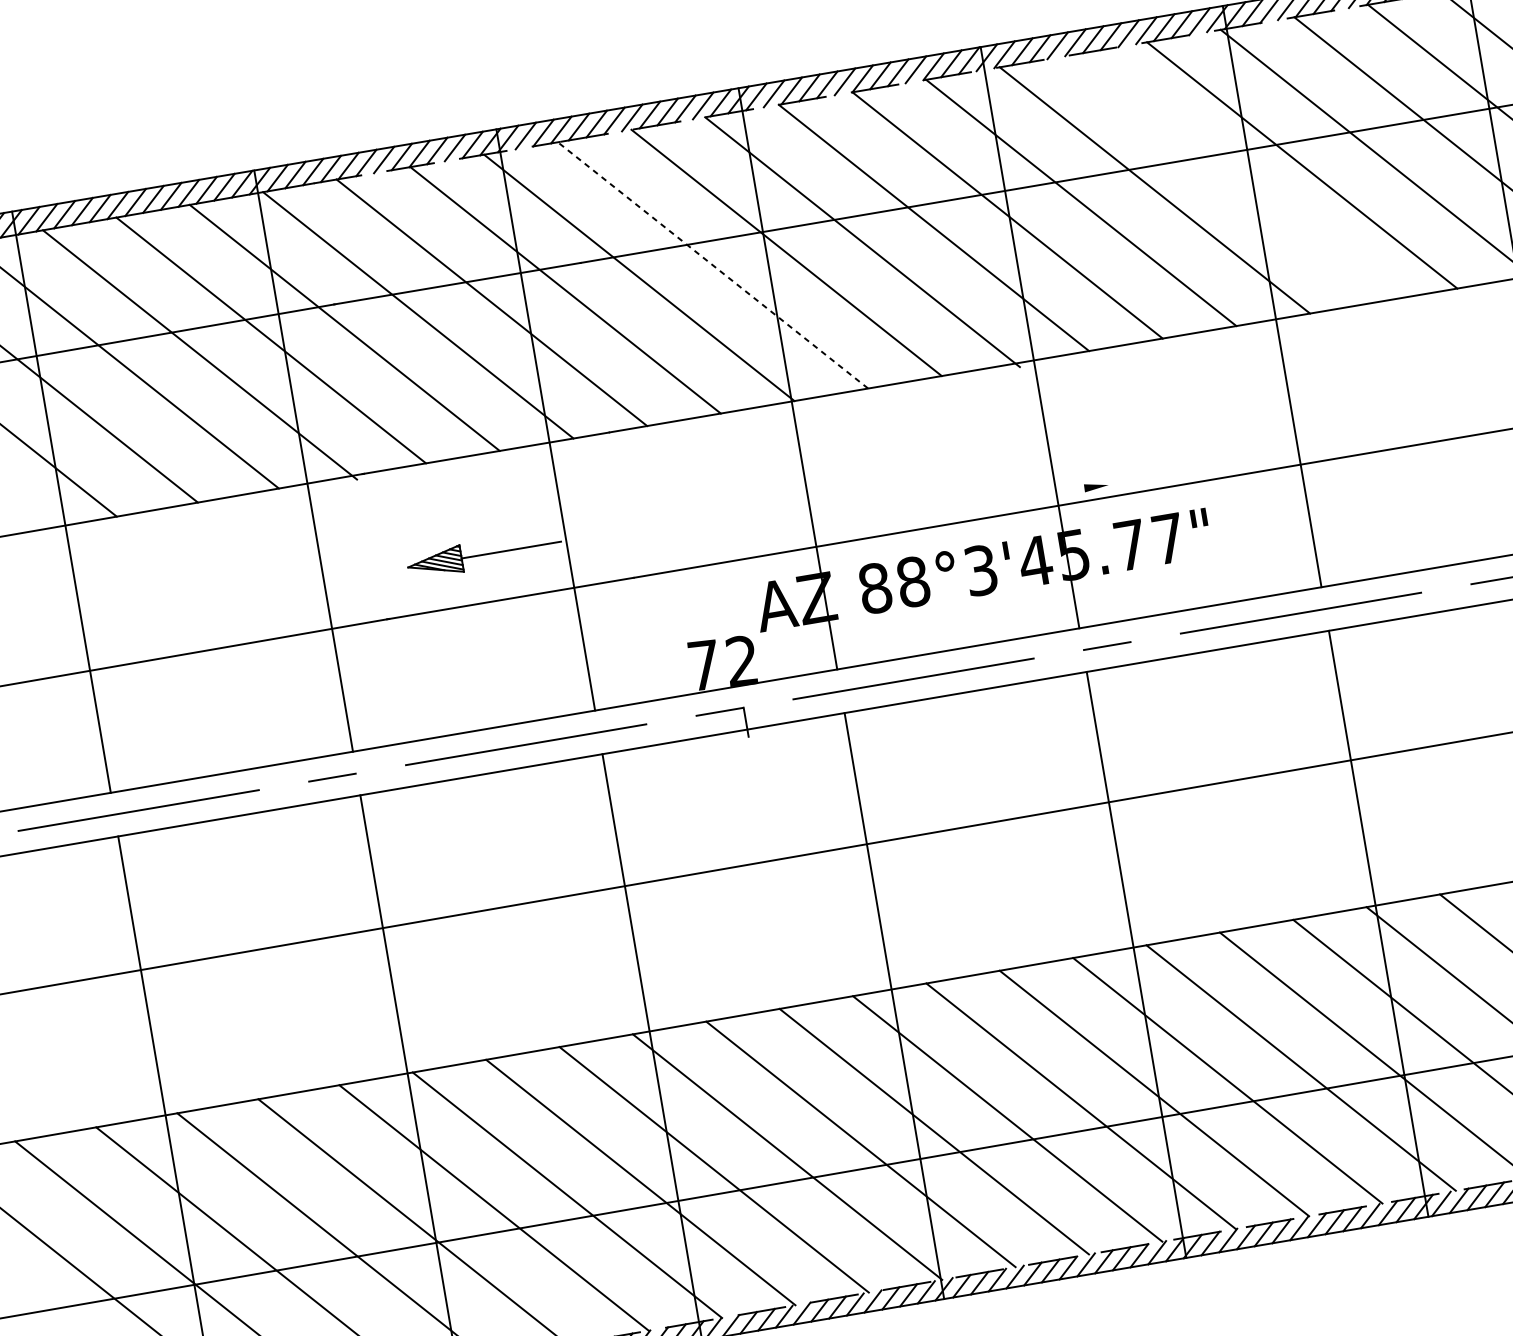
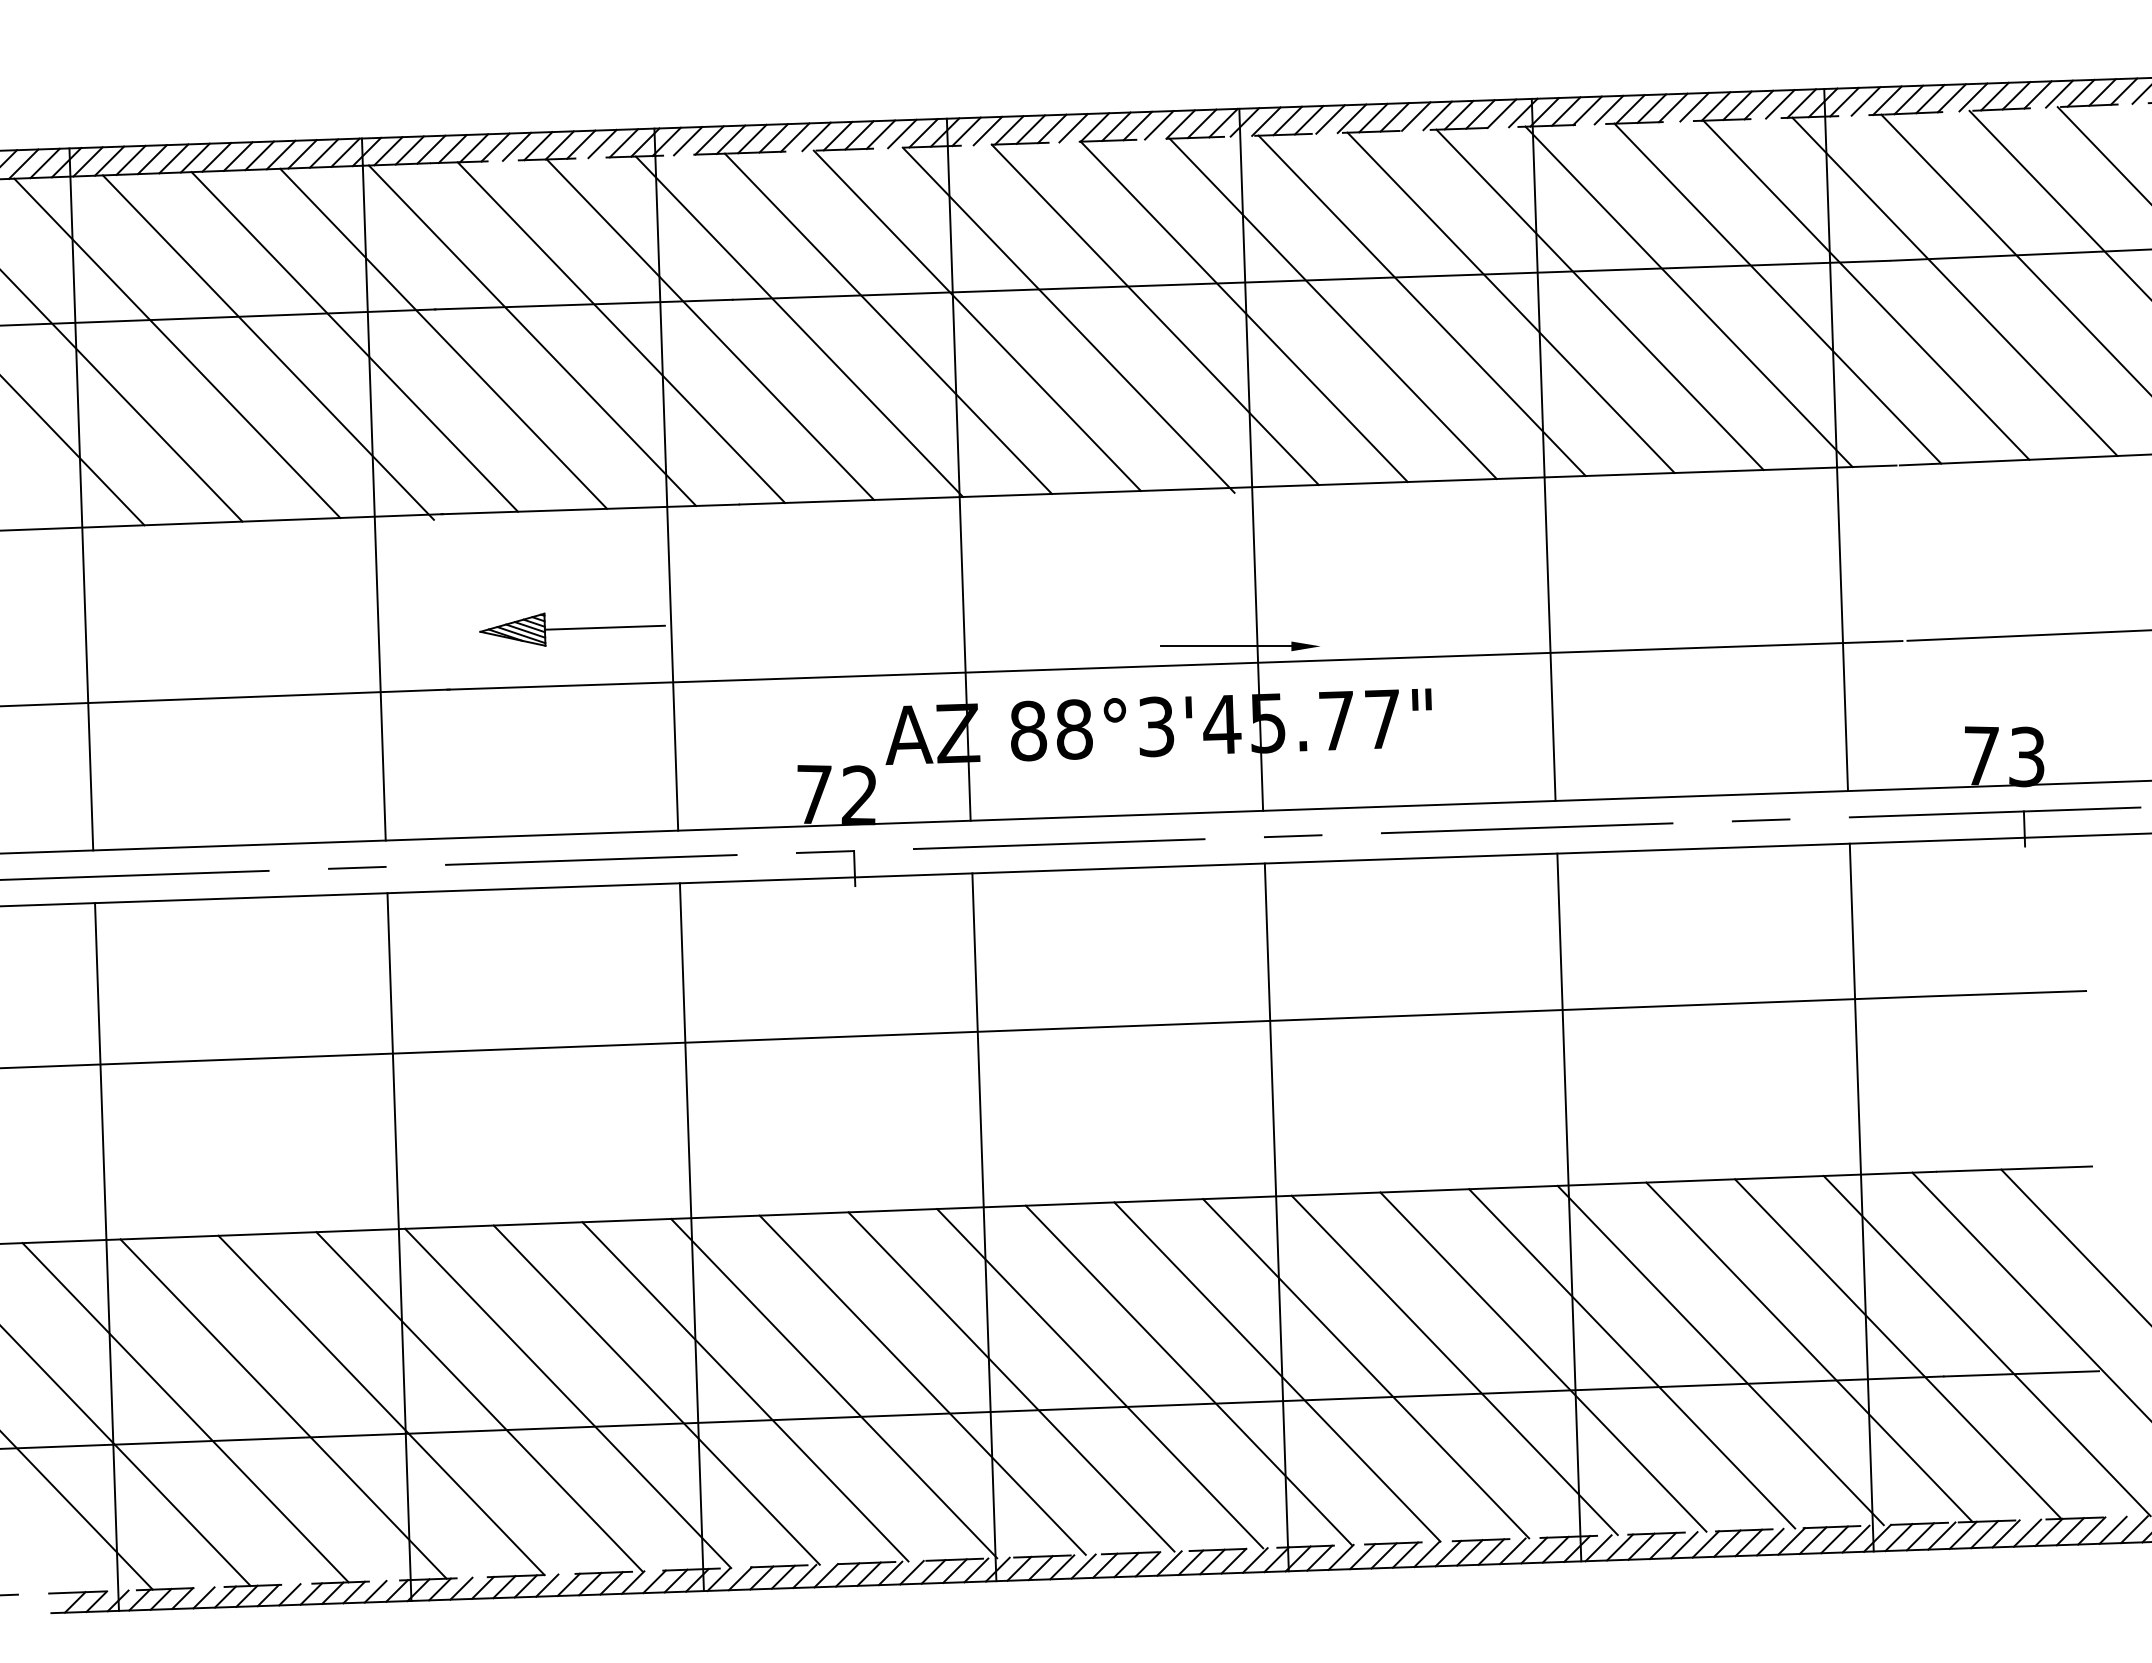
line: (1227, 177) -> (1510, 302), added
line: (713, 265) -> (888, 323), dashed -> solid
line: (1029, 495) -> (1225, 646), added

